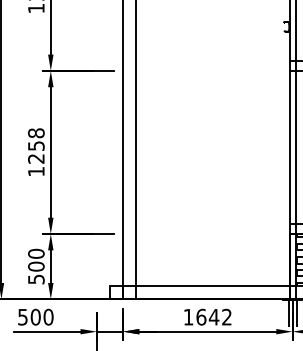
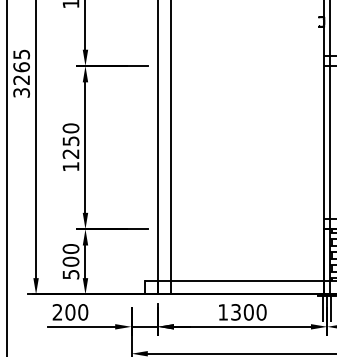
text: (36, 133) -> (71, 128), 1258 -> 1250
text: (22, 317) -> (57, 312), 500 -> 200
text: (213, 317) -> (248, 312), 1642 -> 1300

